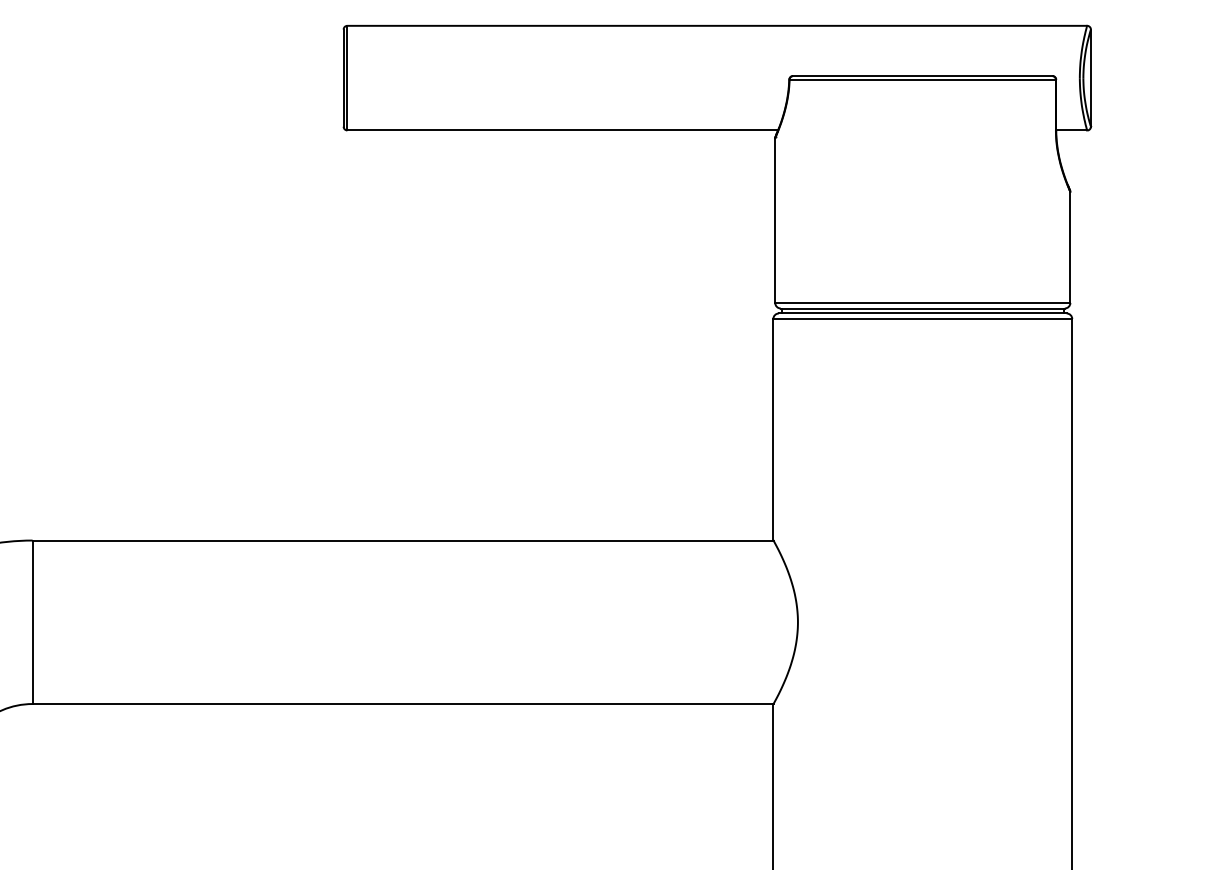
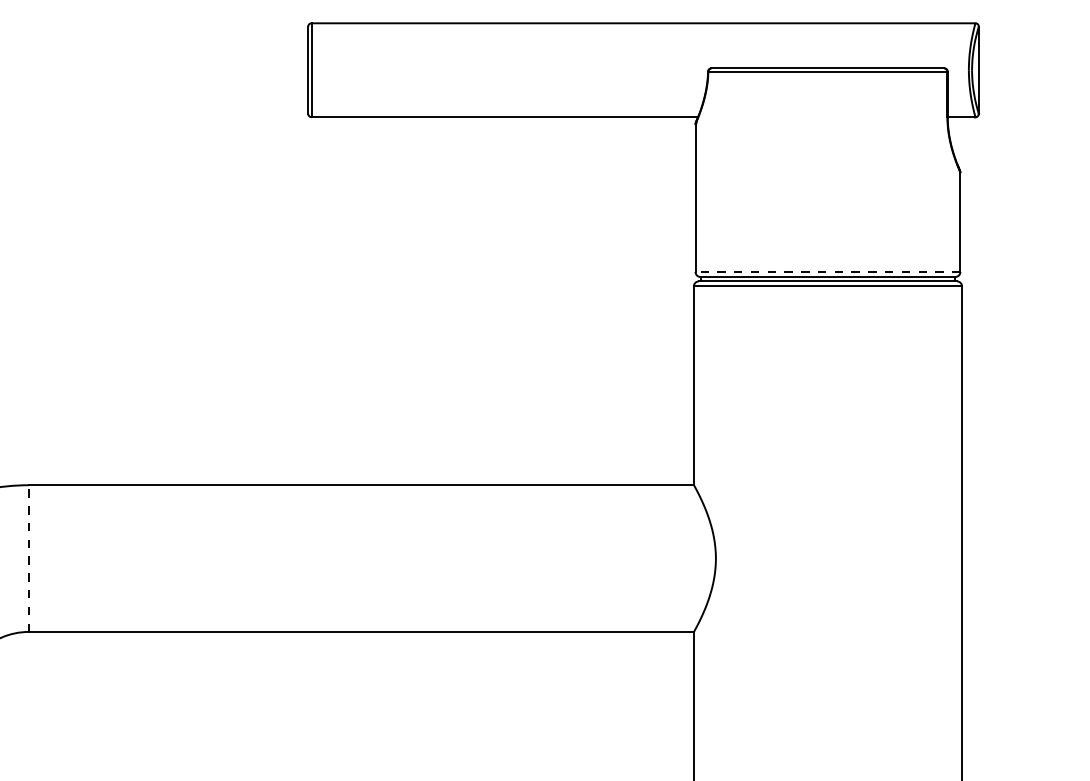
line: (922, 302) -> (827, 271), solid -> dashed
line: (33, 622) -> (29, 558), solid -> dashed

